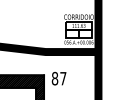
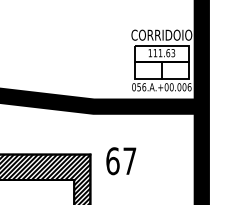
text: (54, 78) -> (111, 160), 87 -> 67

